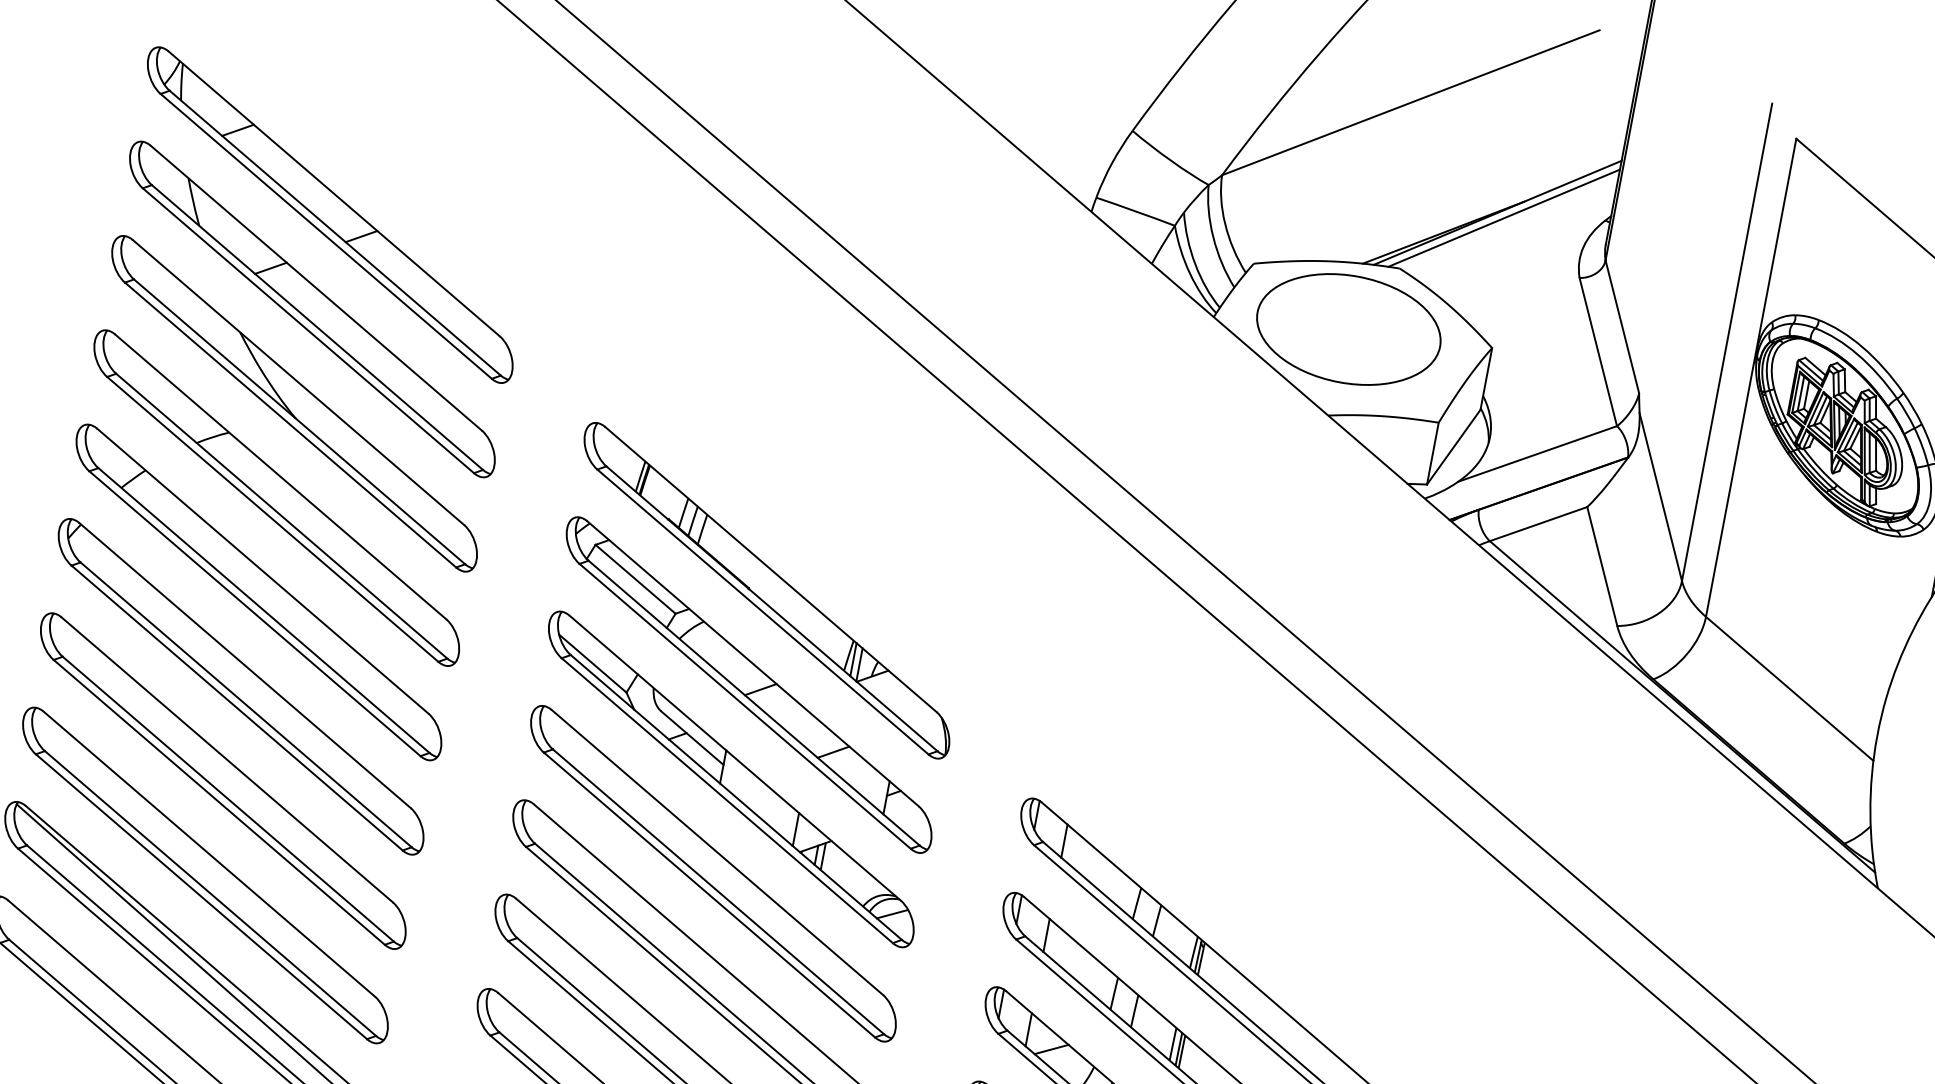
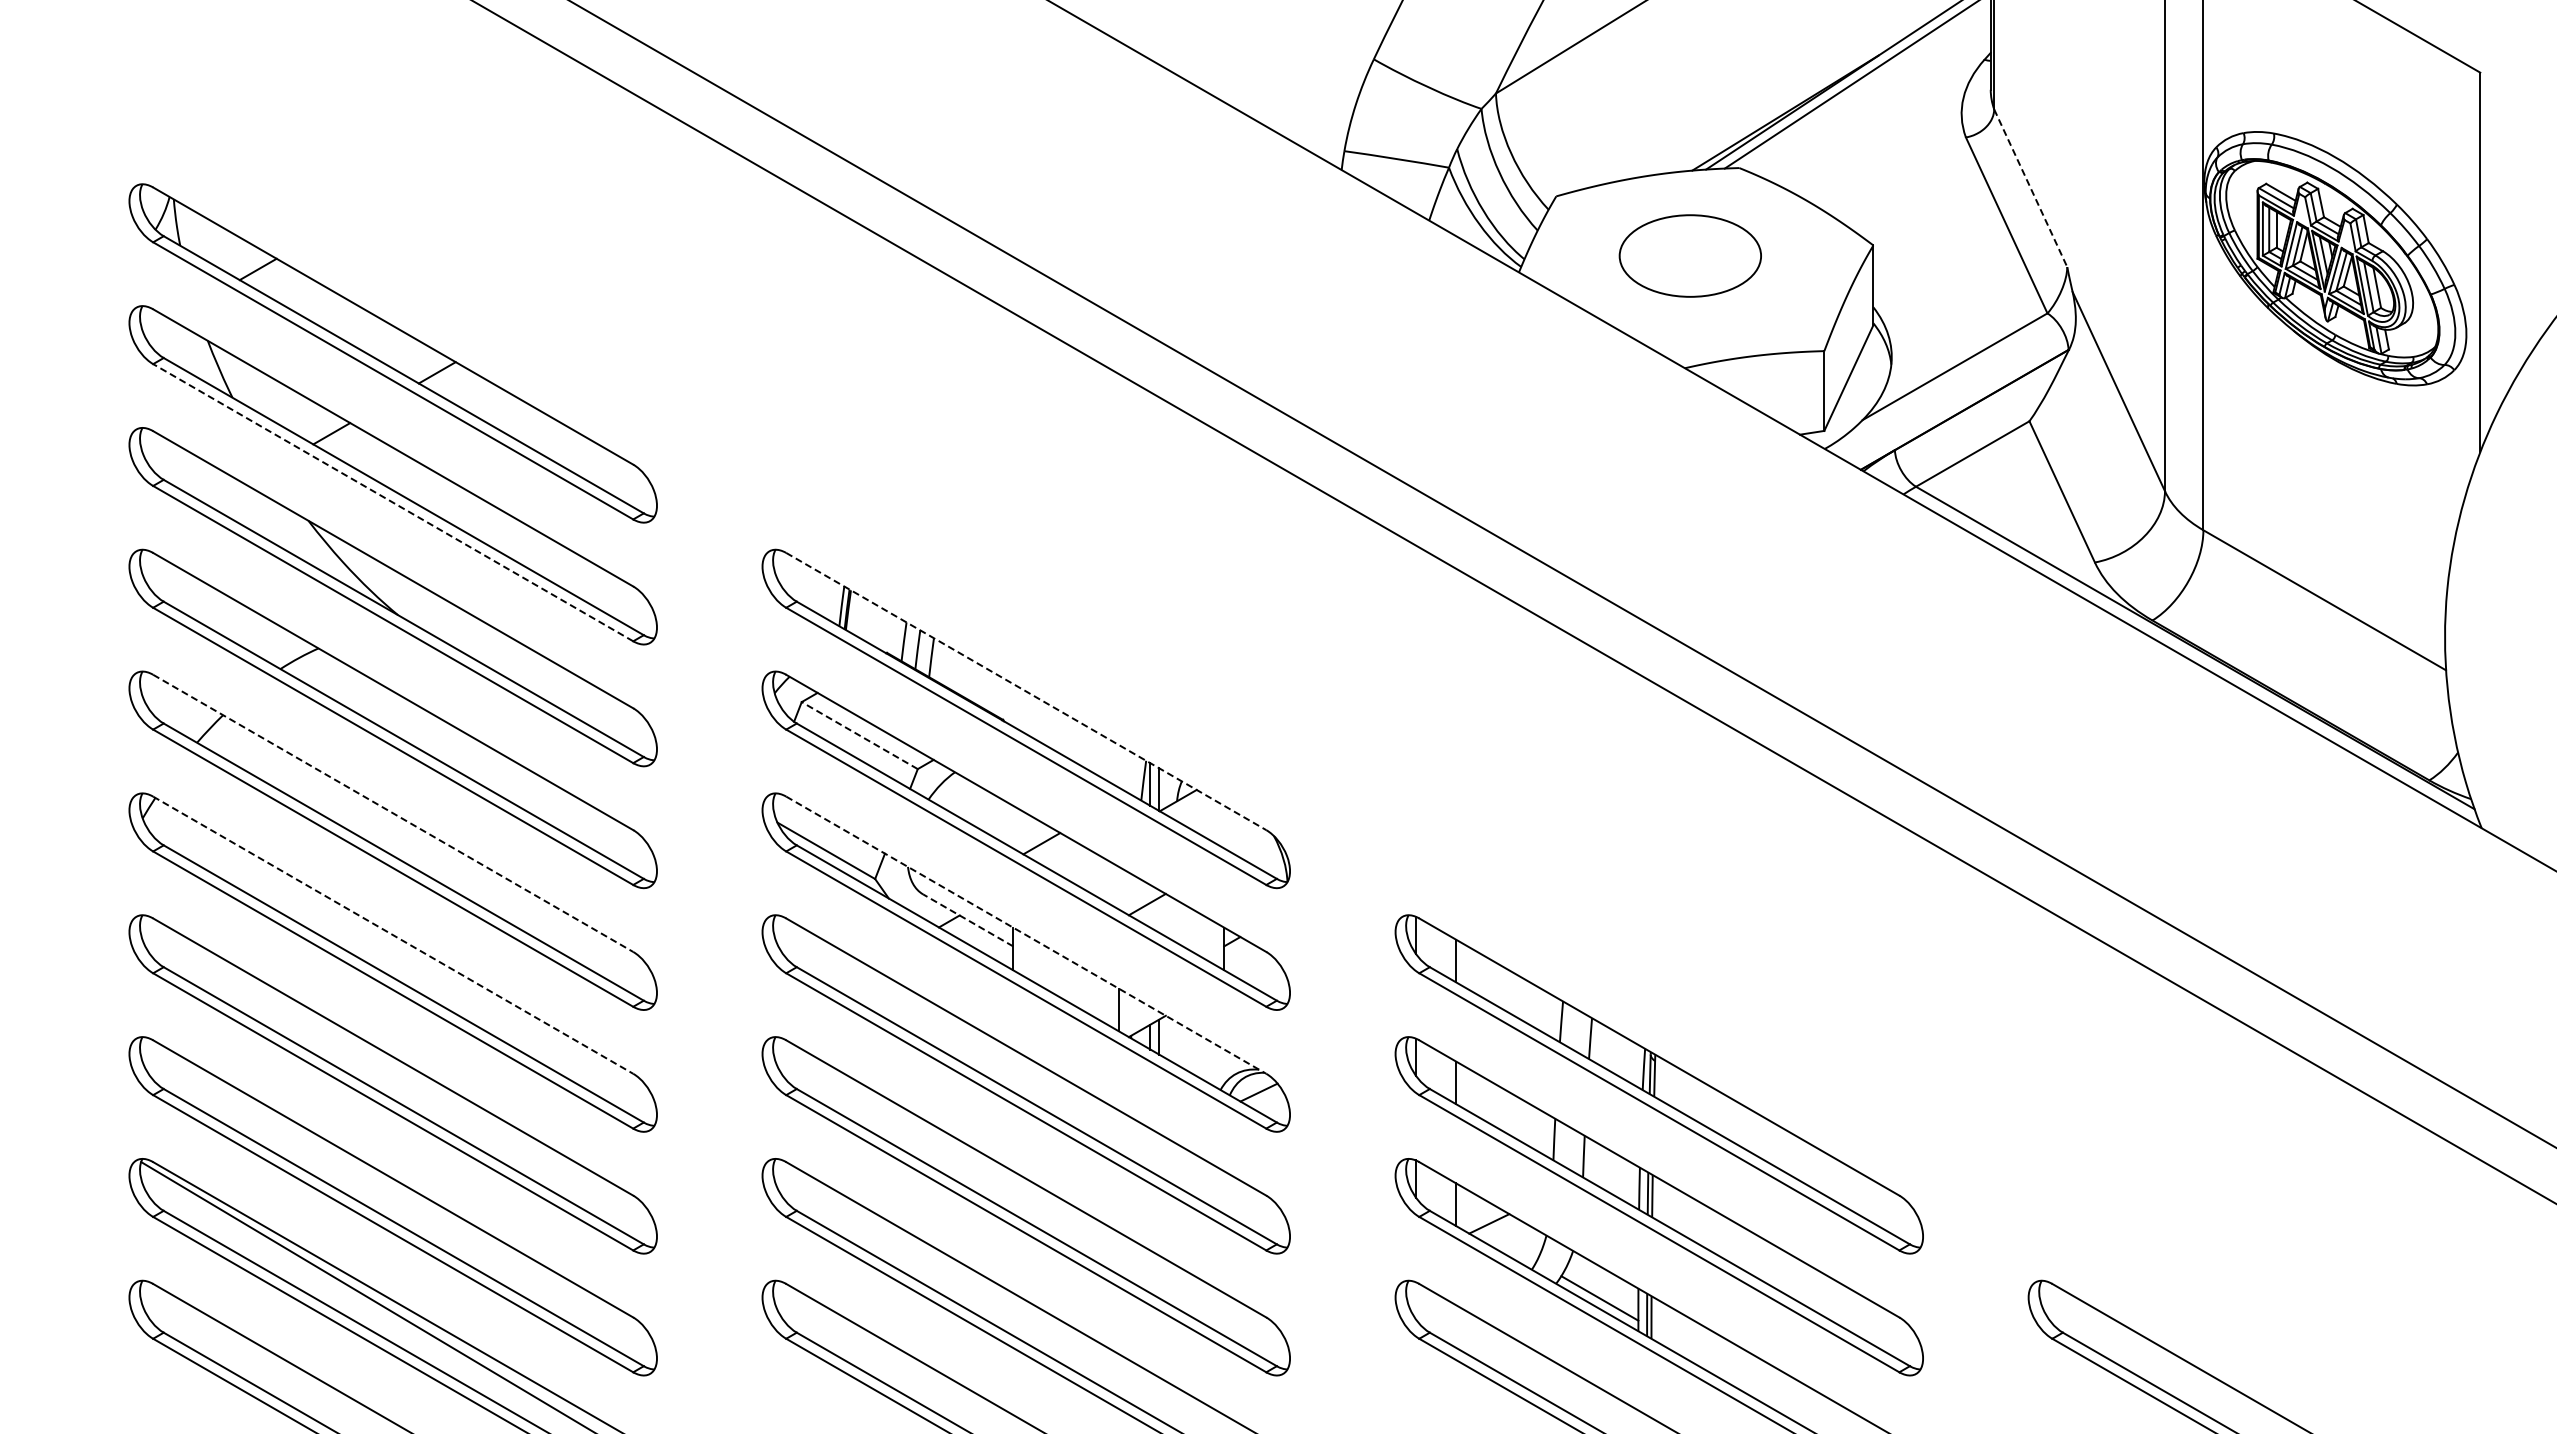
line: (1622, 326) -> (2030, 188), solid -> dashed
part: (1349, 329) -> (1690, 255), size x0.6
line: (307, 330) -> (392, 502), solid -> dashed
line: (771, 569) -> (1026, 691), solid -> dashed
line: (263, 571) -> (393, 813), solid -> dashed
line: (635, 579) -> (859, 735), solid -> dashed
line: (245, 665) -> (393, 935), solid -> dashed
line: (692, 738) -> (968, 920), solid -> dashed
line: (735, 758) -> (1026, 935), solid -> dashed

